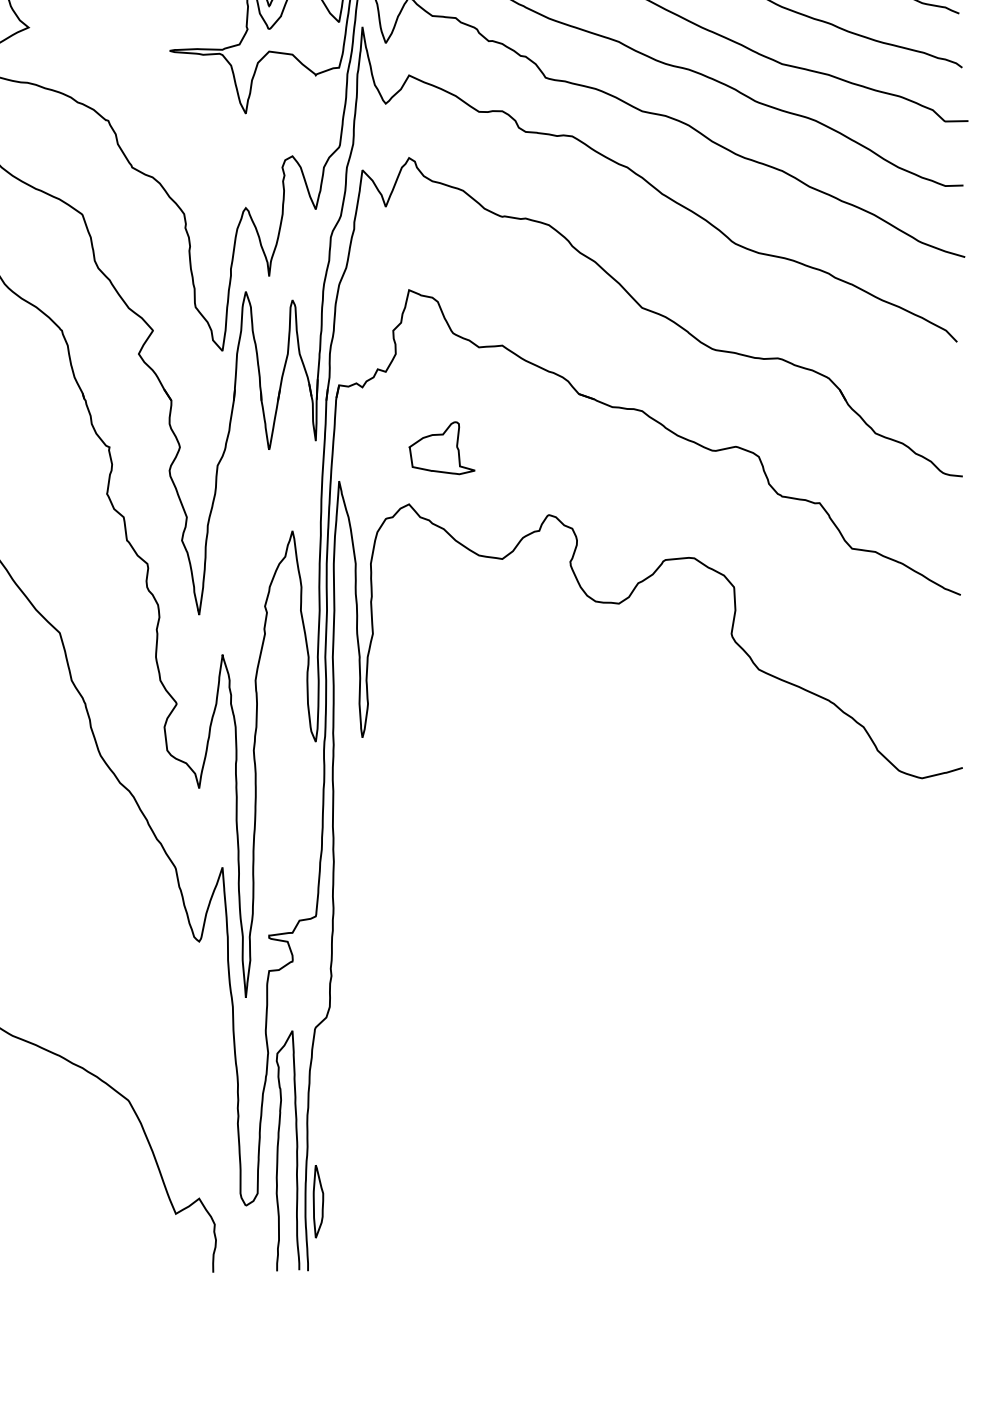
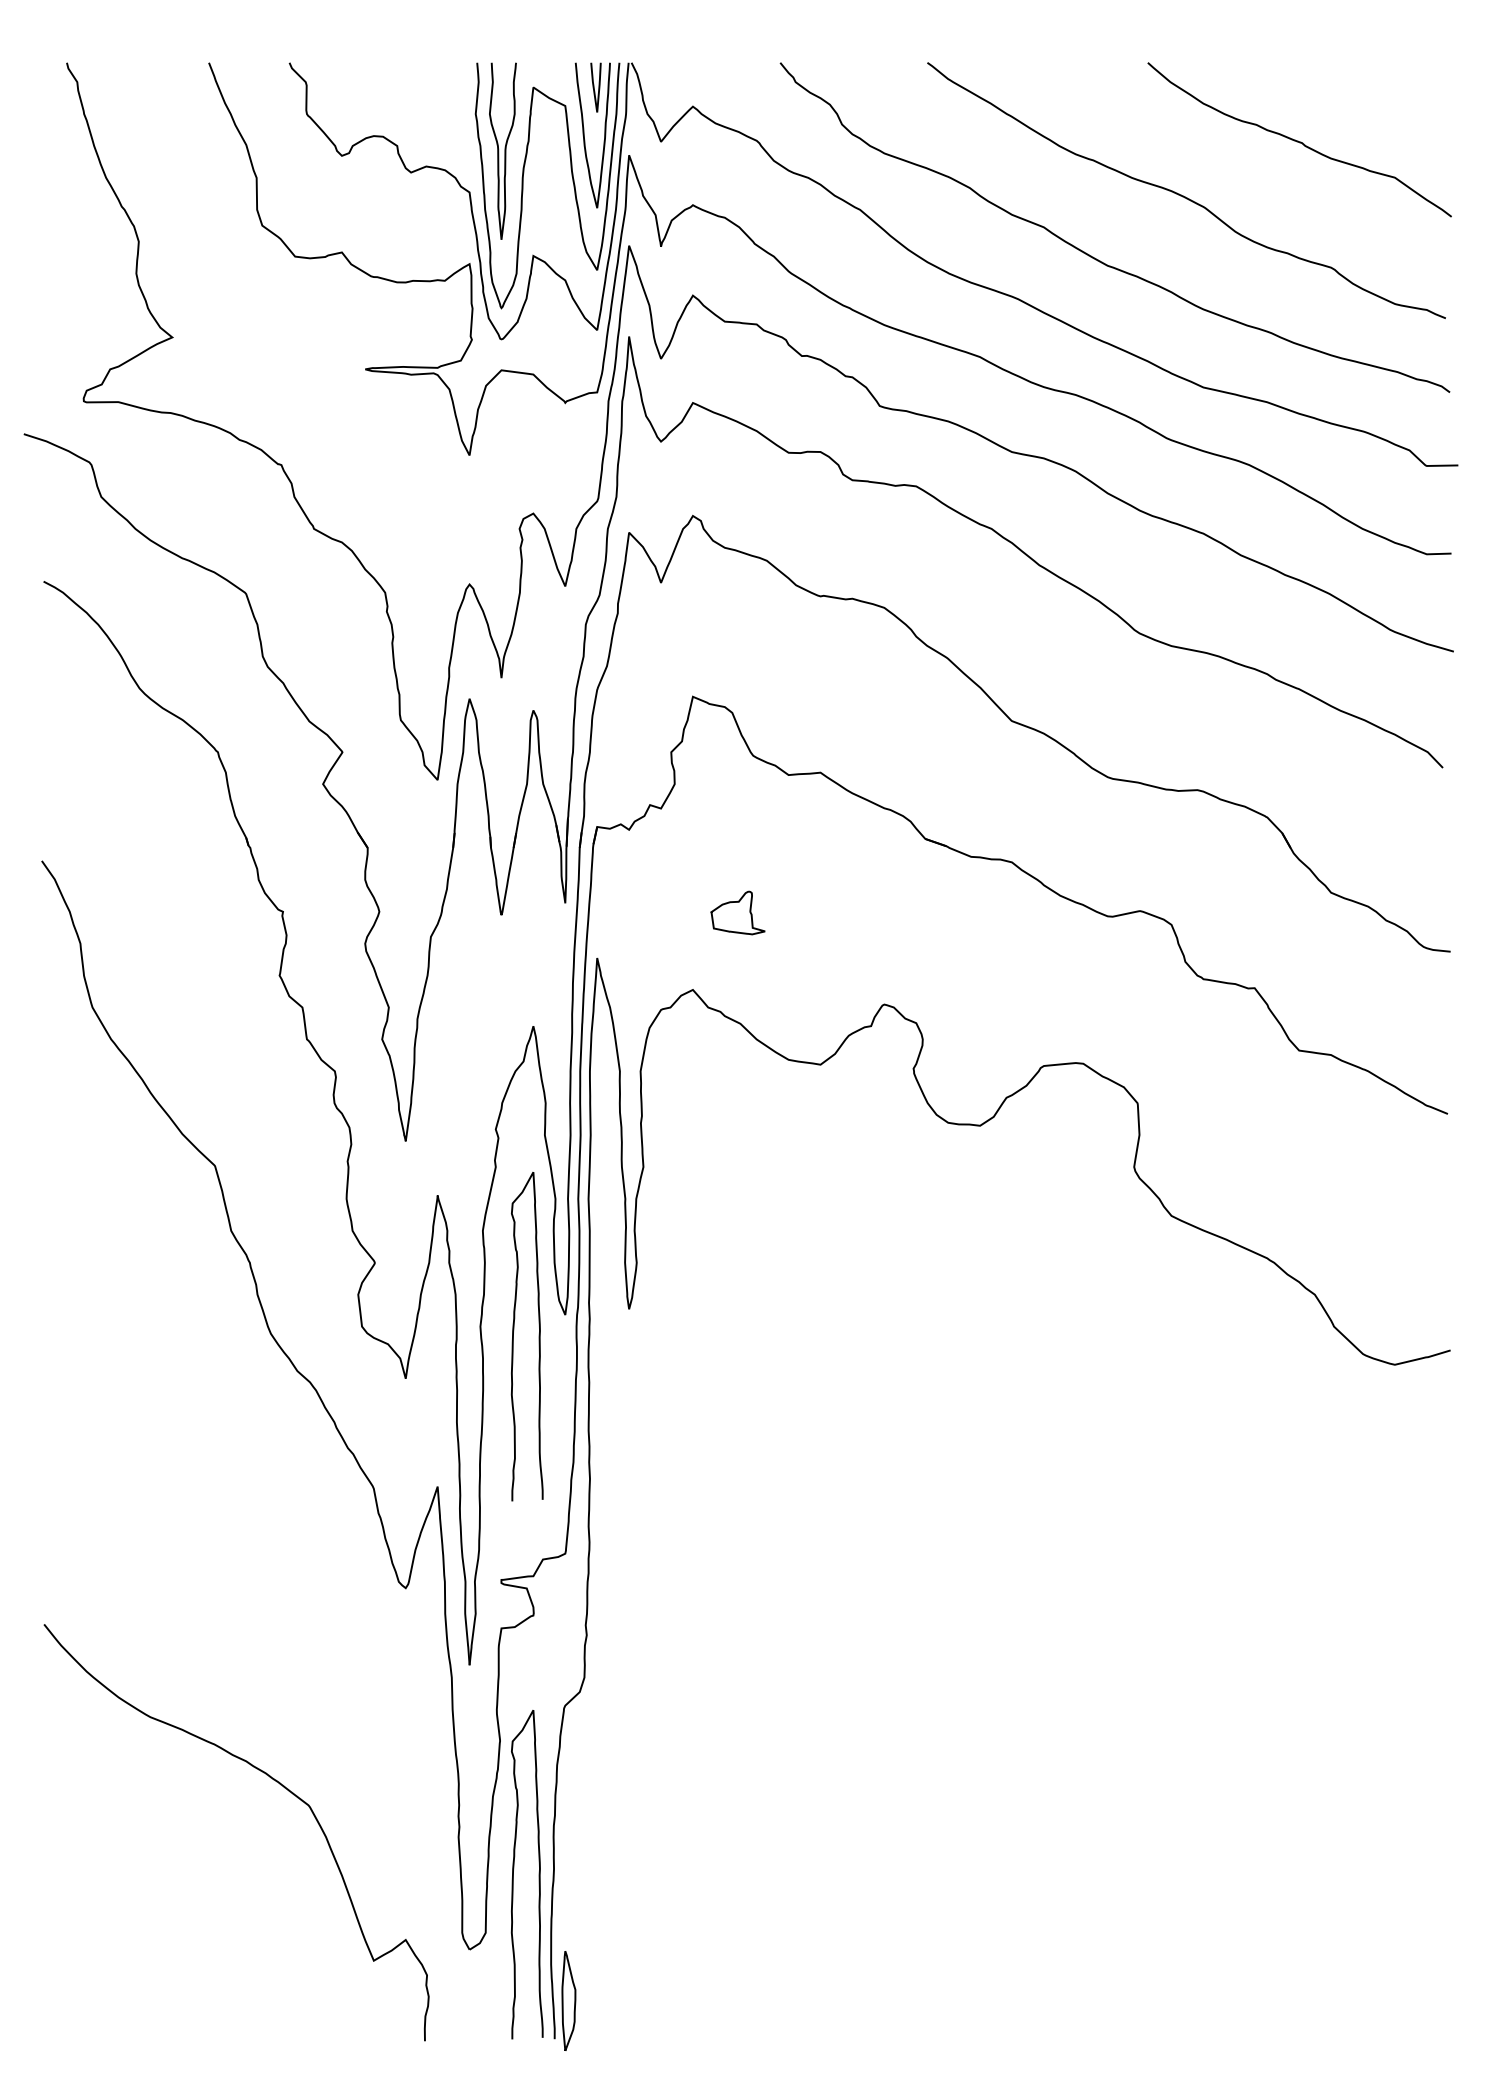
part: (441, 447) -> (737, 912), size x0.6
curve: (296, 757) -> (538, 1336), added
part: (318, 1201) -> (568, 2000), moved

